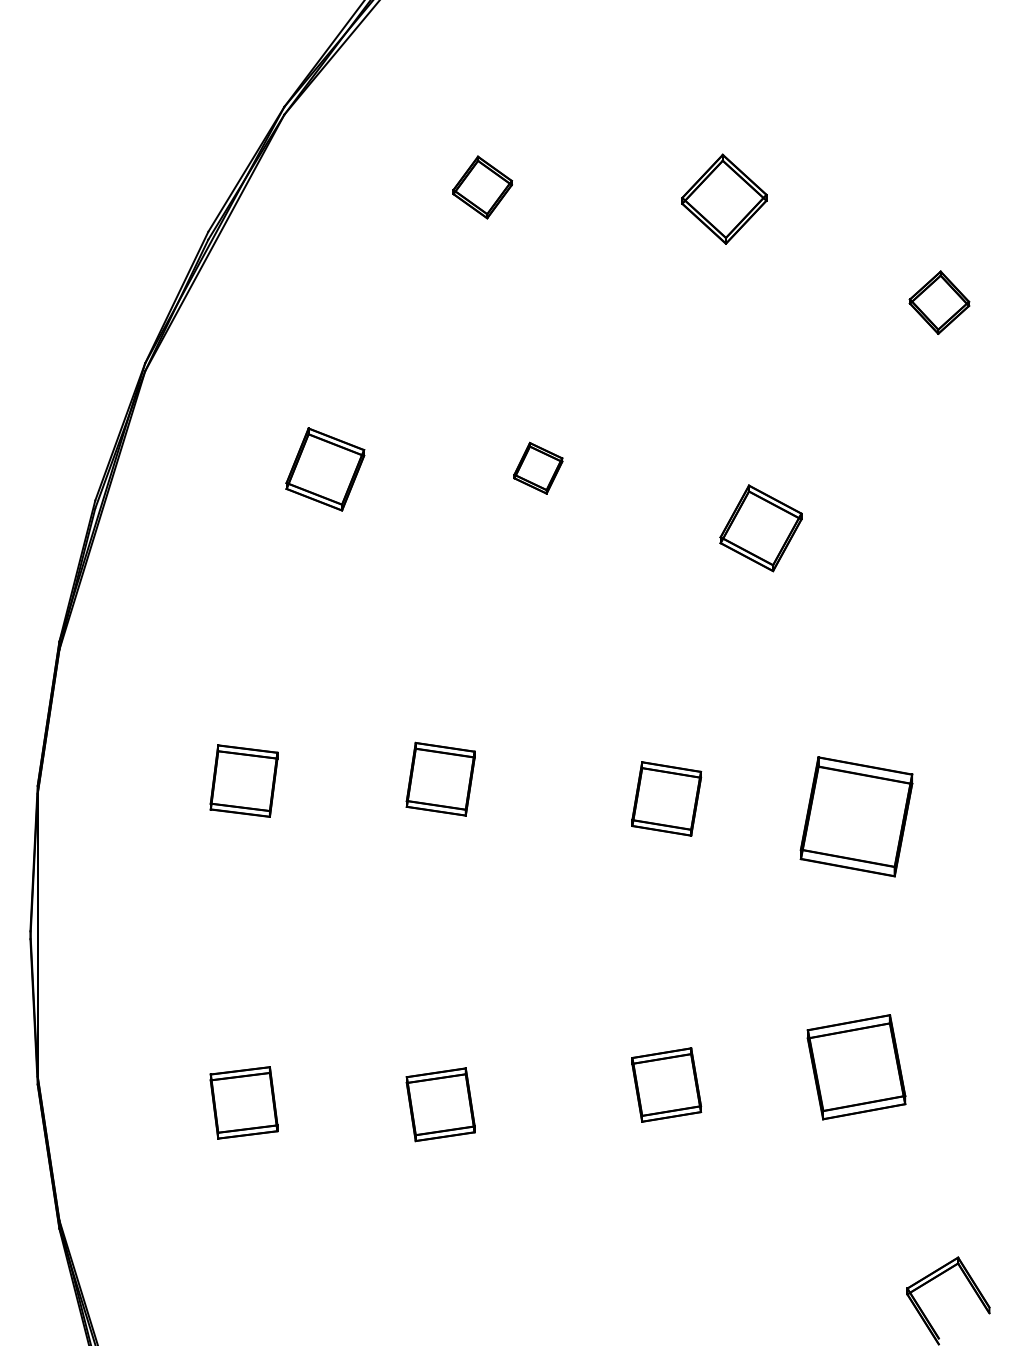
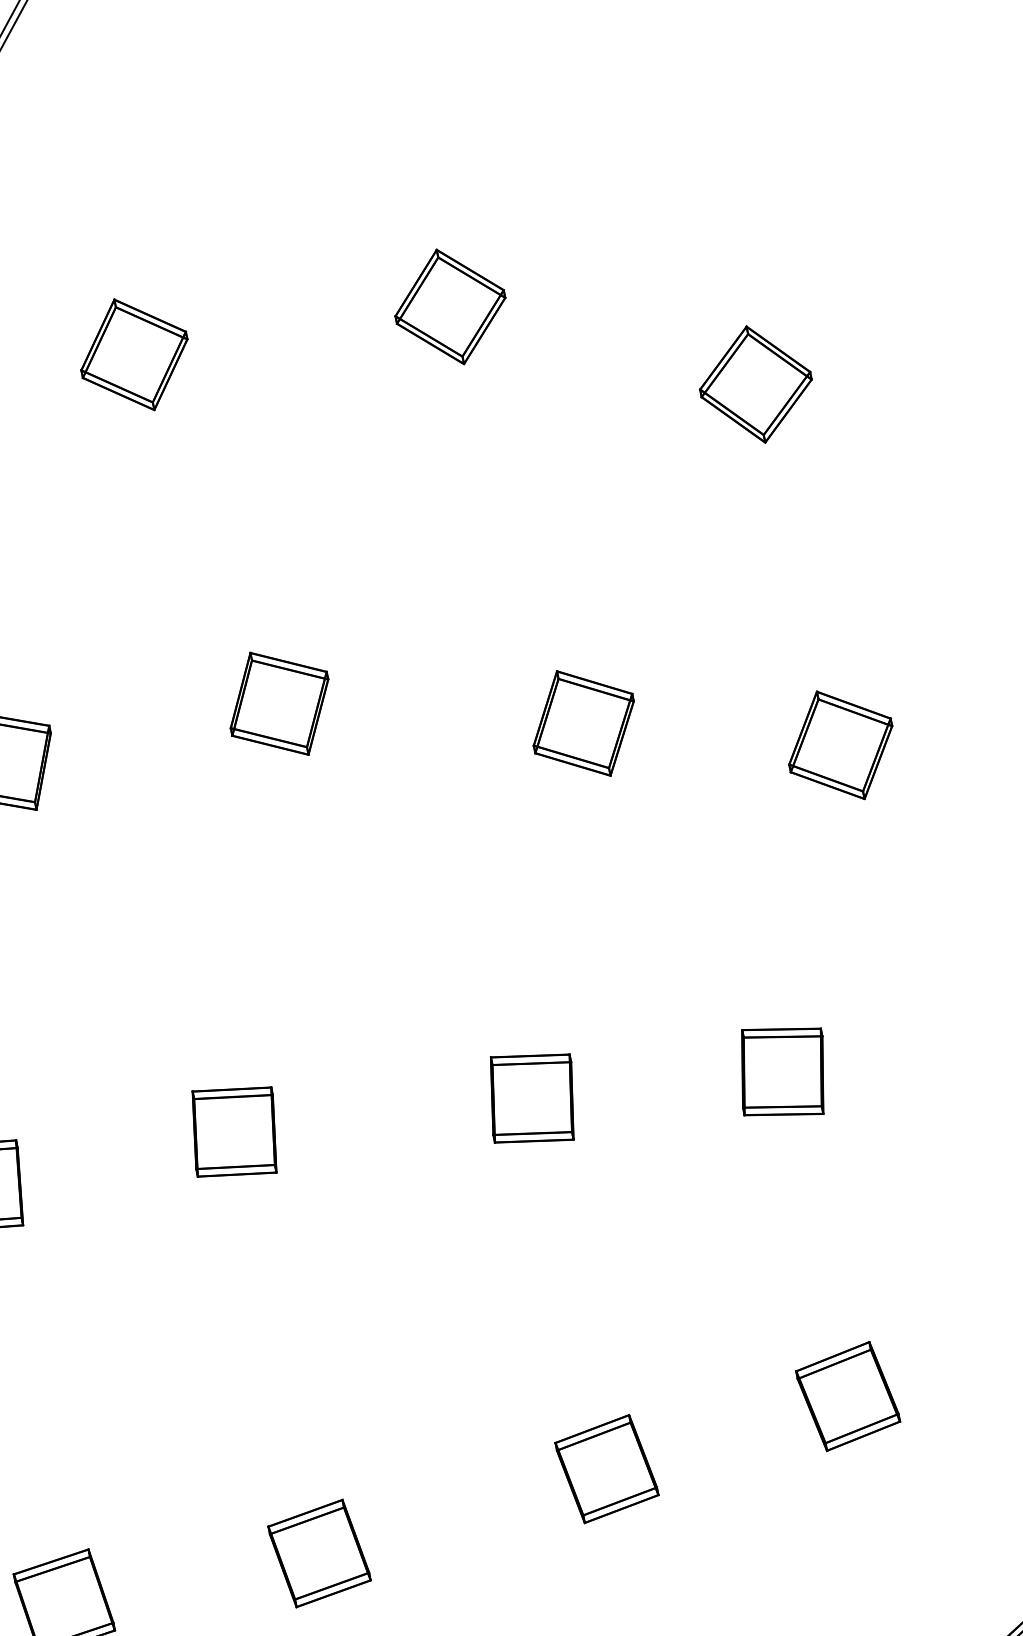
part: (482, 187) -> (134, 354), size x1.43
part: (939, 302) -> (755, 384), size x1.43
part: (538, 468) -> (279, 704), size x1.67
part: (948, 582) -> (840, 744), added
part: (856, 816) -> (782, 1071), size x0.62
part: (856, 1067) -> (848, 1396), size x0.71

